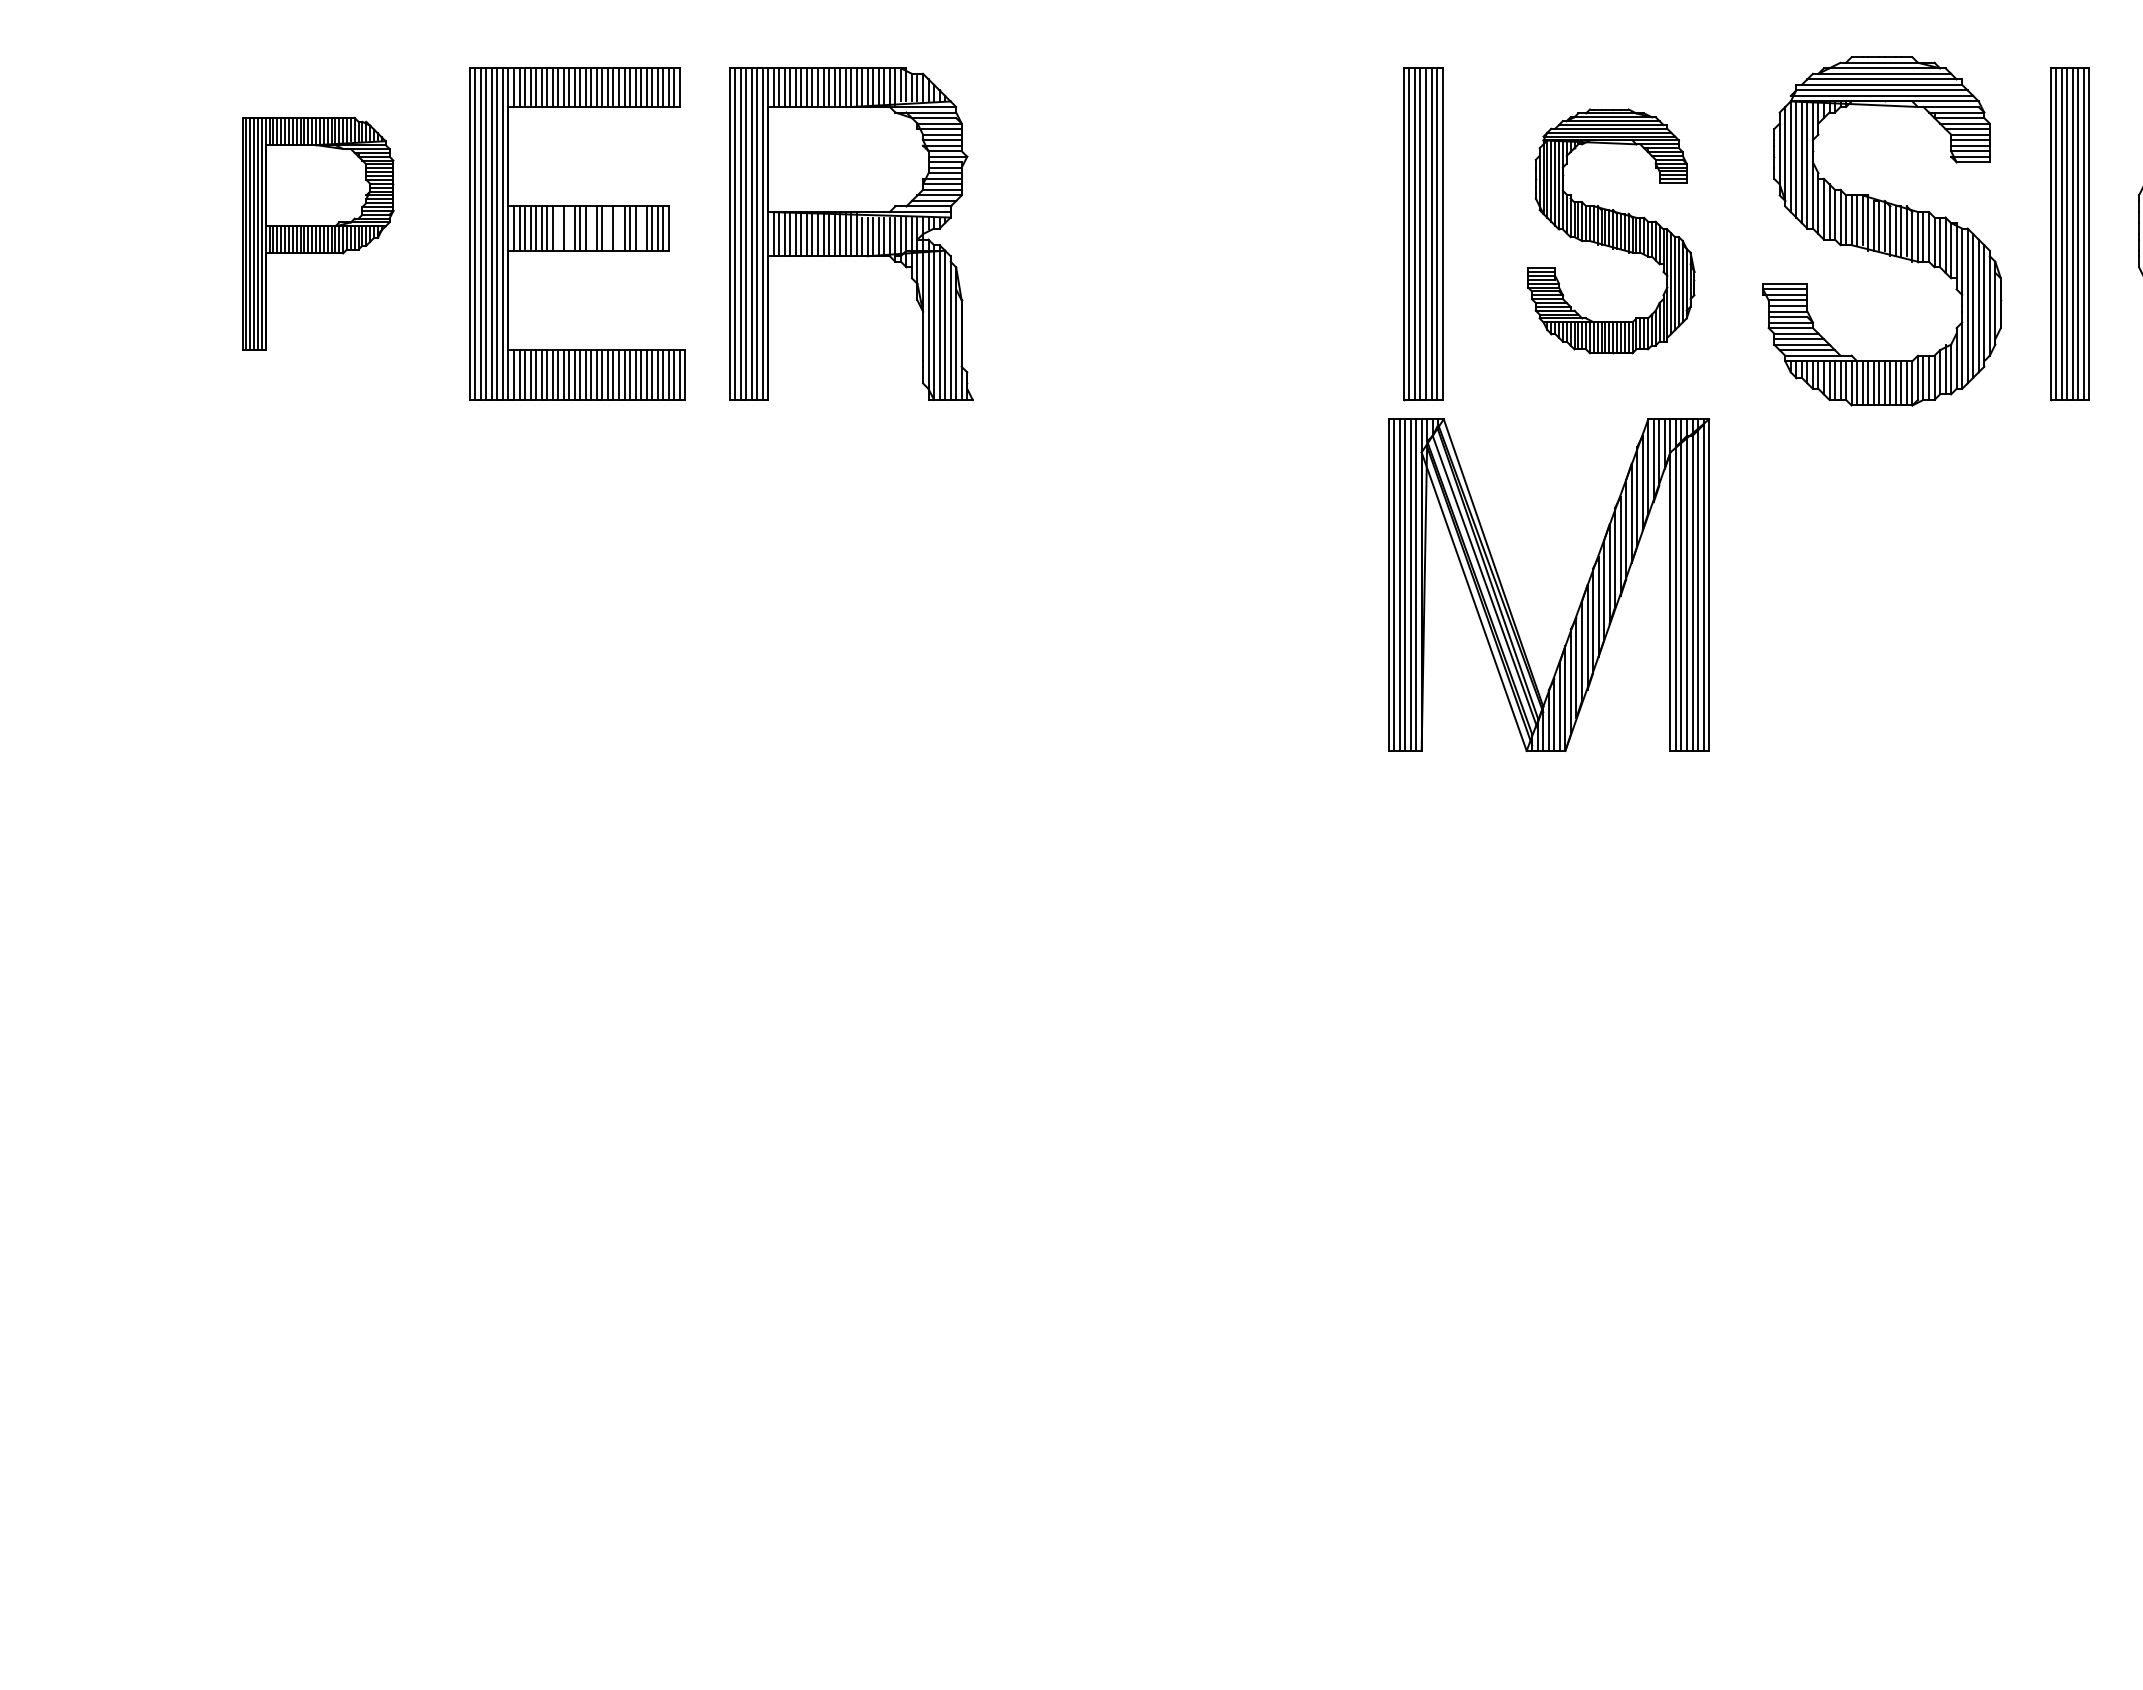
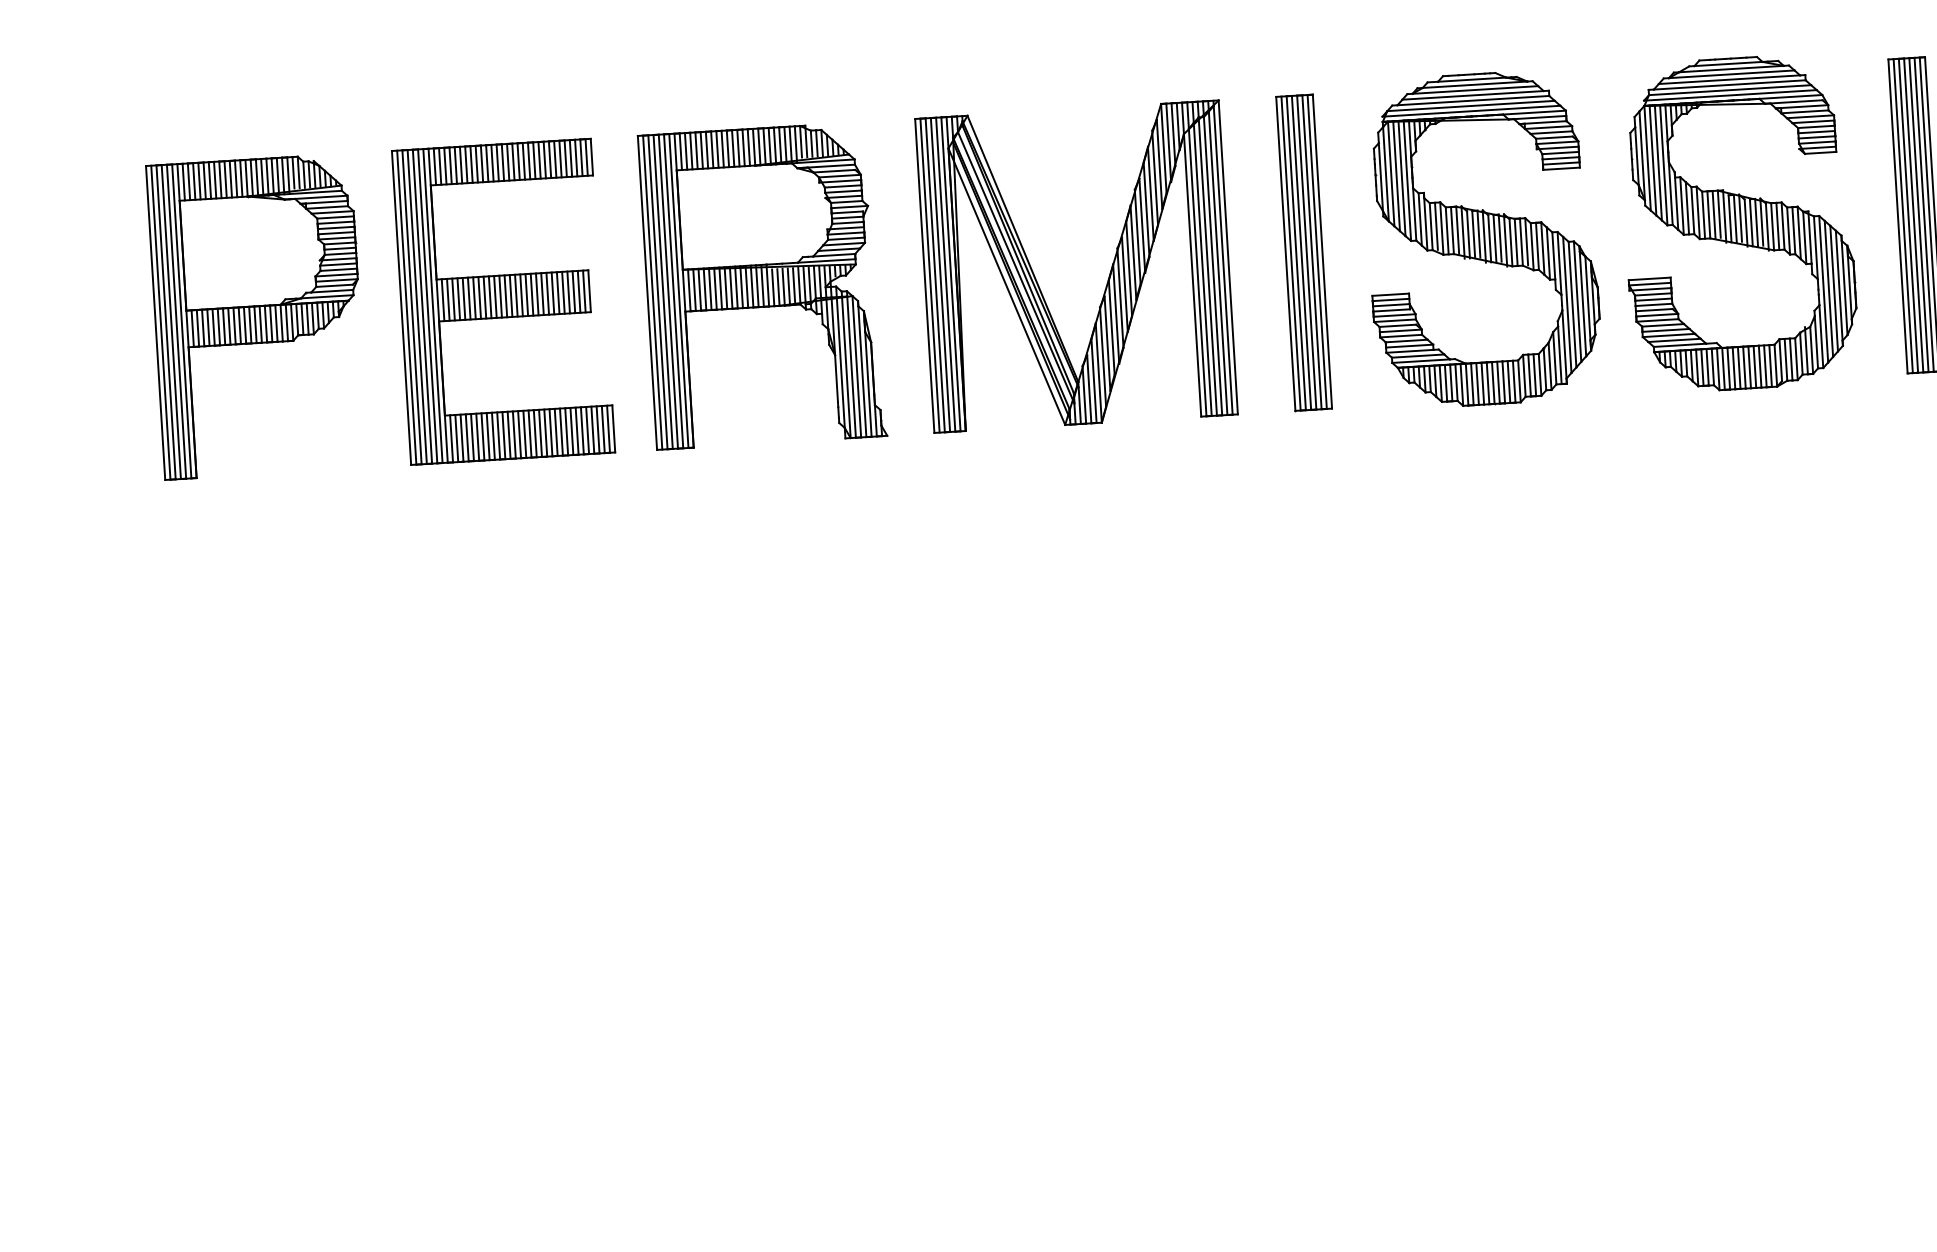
line: (558, 228) -> (485, 297), added
line: (569, 228) -> (495, 296), added
line: (591, 228) -> (516, 295), added
line: (607, 228) -> (531, 294), added
line: (619, 228) -> (542, 293), added
line: (641, 228) -> (563, 292), added
part: (1611, 231) -> (1482, 239), size x1.43
part: (318, 233) -> (258, 316), size x1.43
part: (1582, 595) -> (1109, 274), moved

